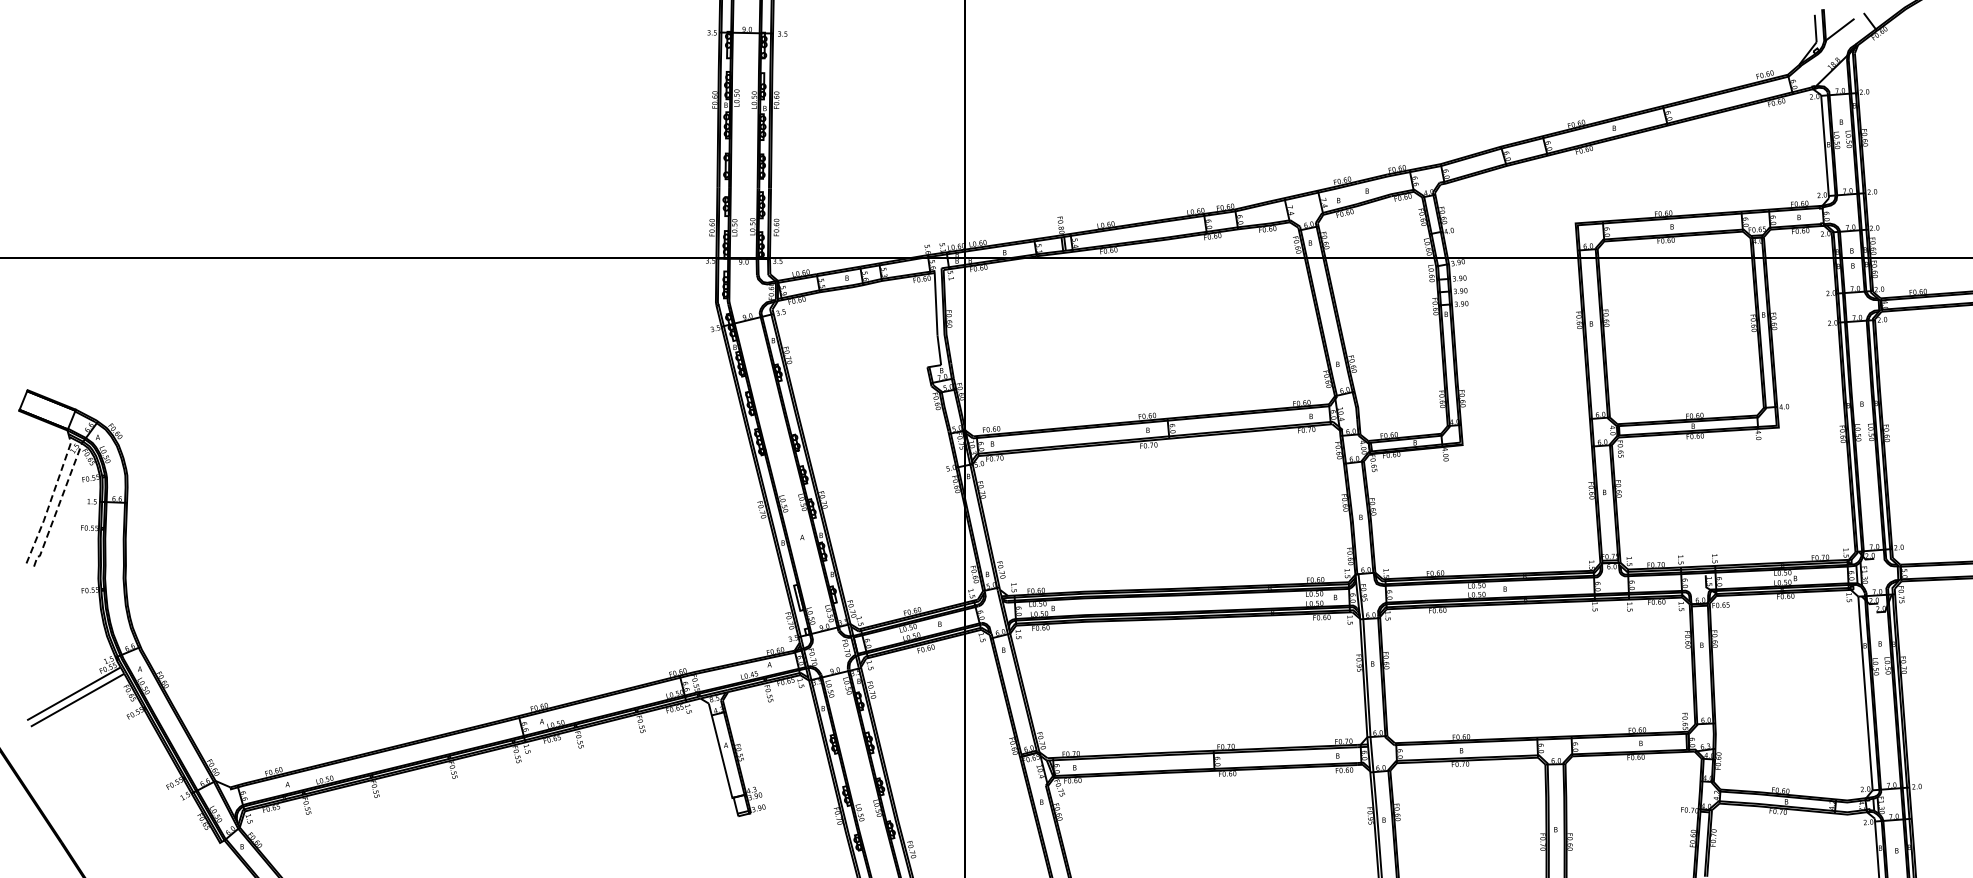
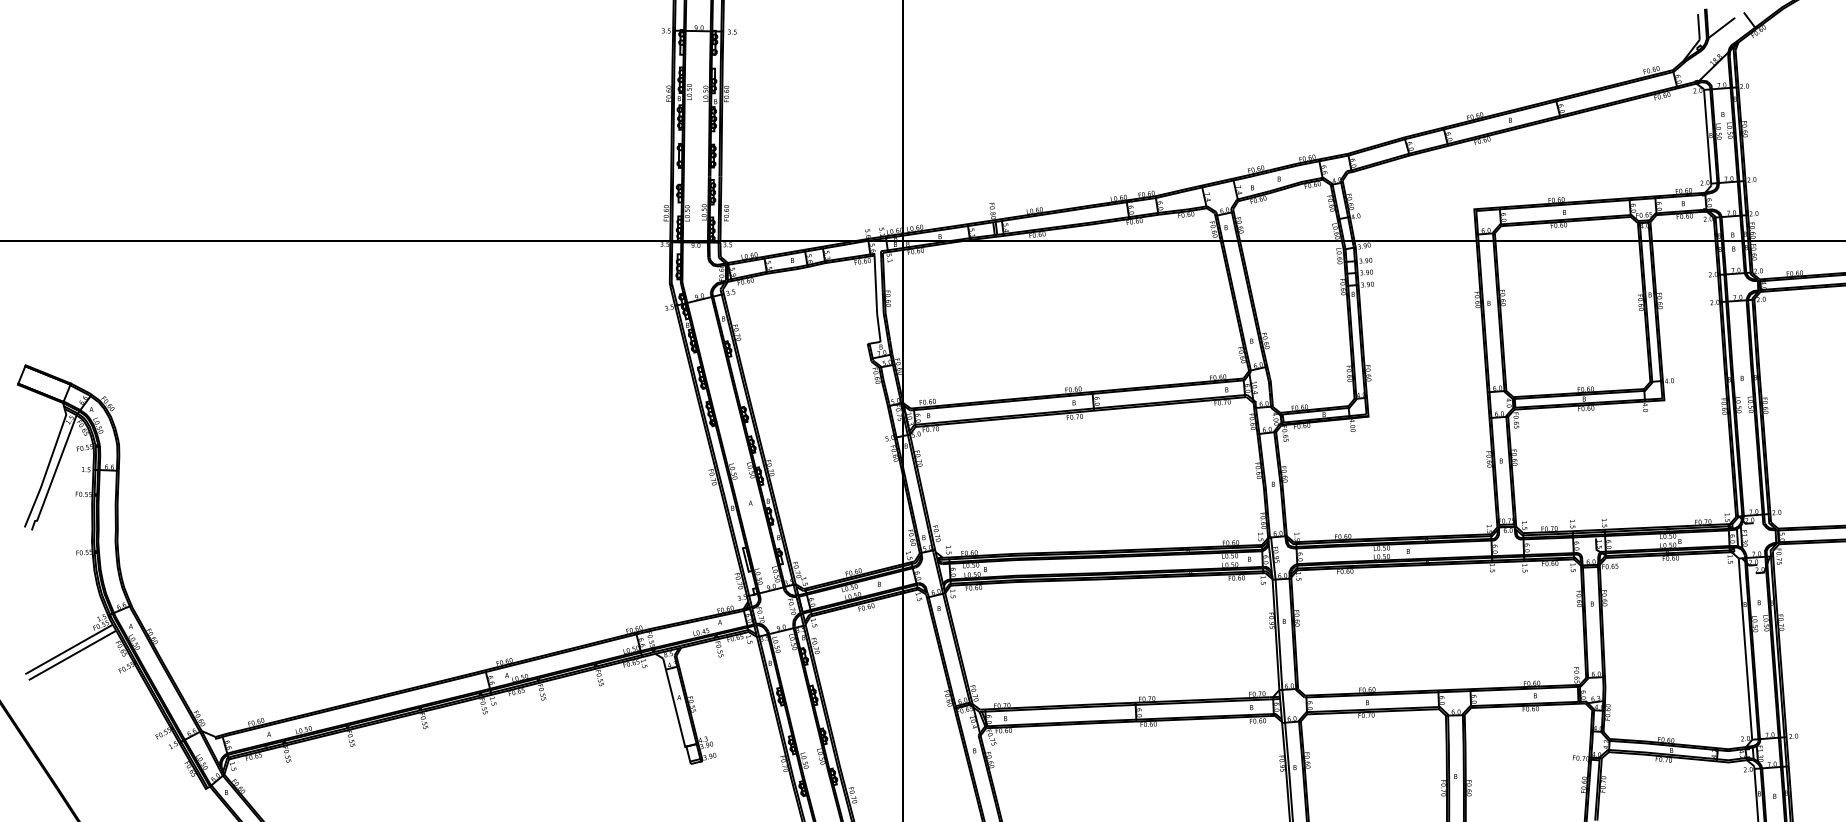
line: (50, 500) -> (47, 468), dashed -> solid
line: (58, 506) -> (54, 474), dashed -> solid

